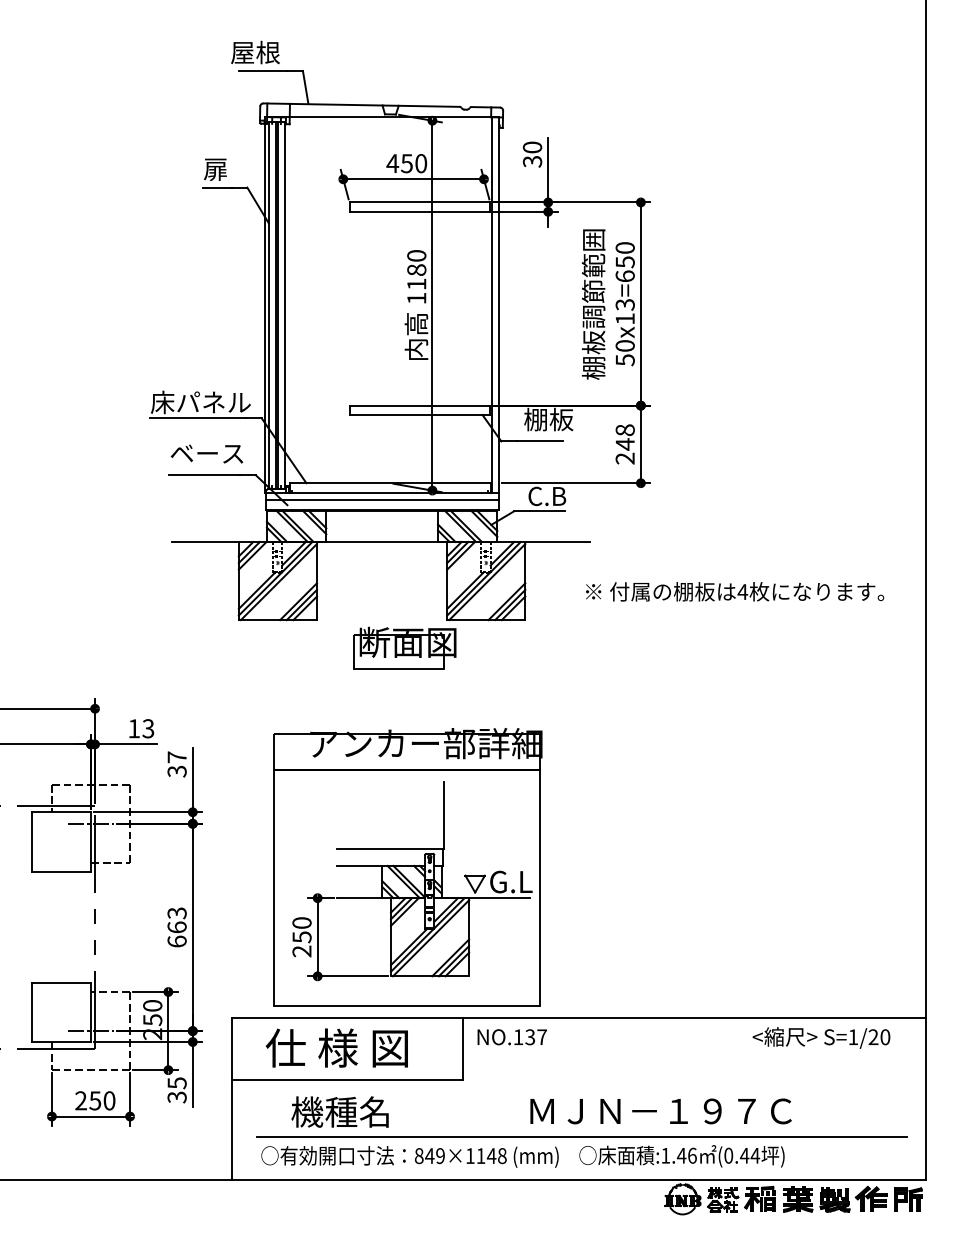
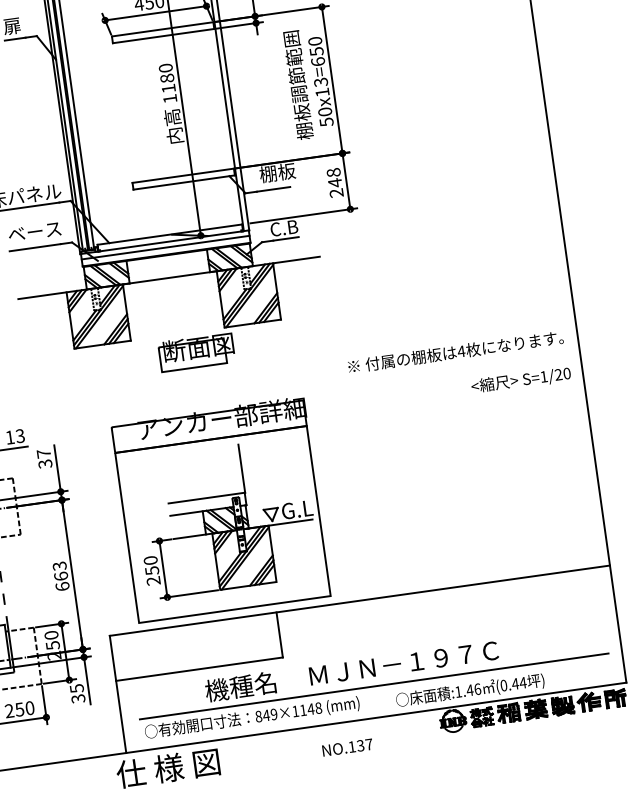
text: (735, 591) -> (456, 351), moved
text: (511, 1037) -> (347, 747), moved
text: (821, 1037) -> (521, 380), moved
text: (336, 1047) -> (167, 767), moved
text: (339, 1111) -> (240, 686), moved
text: (660, 1111) -> (403, 663), moved
text: (681, 1156) -> (469, 690), moved

